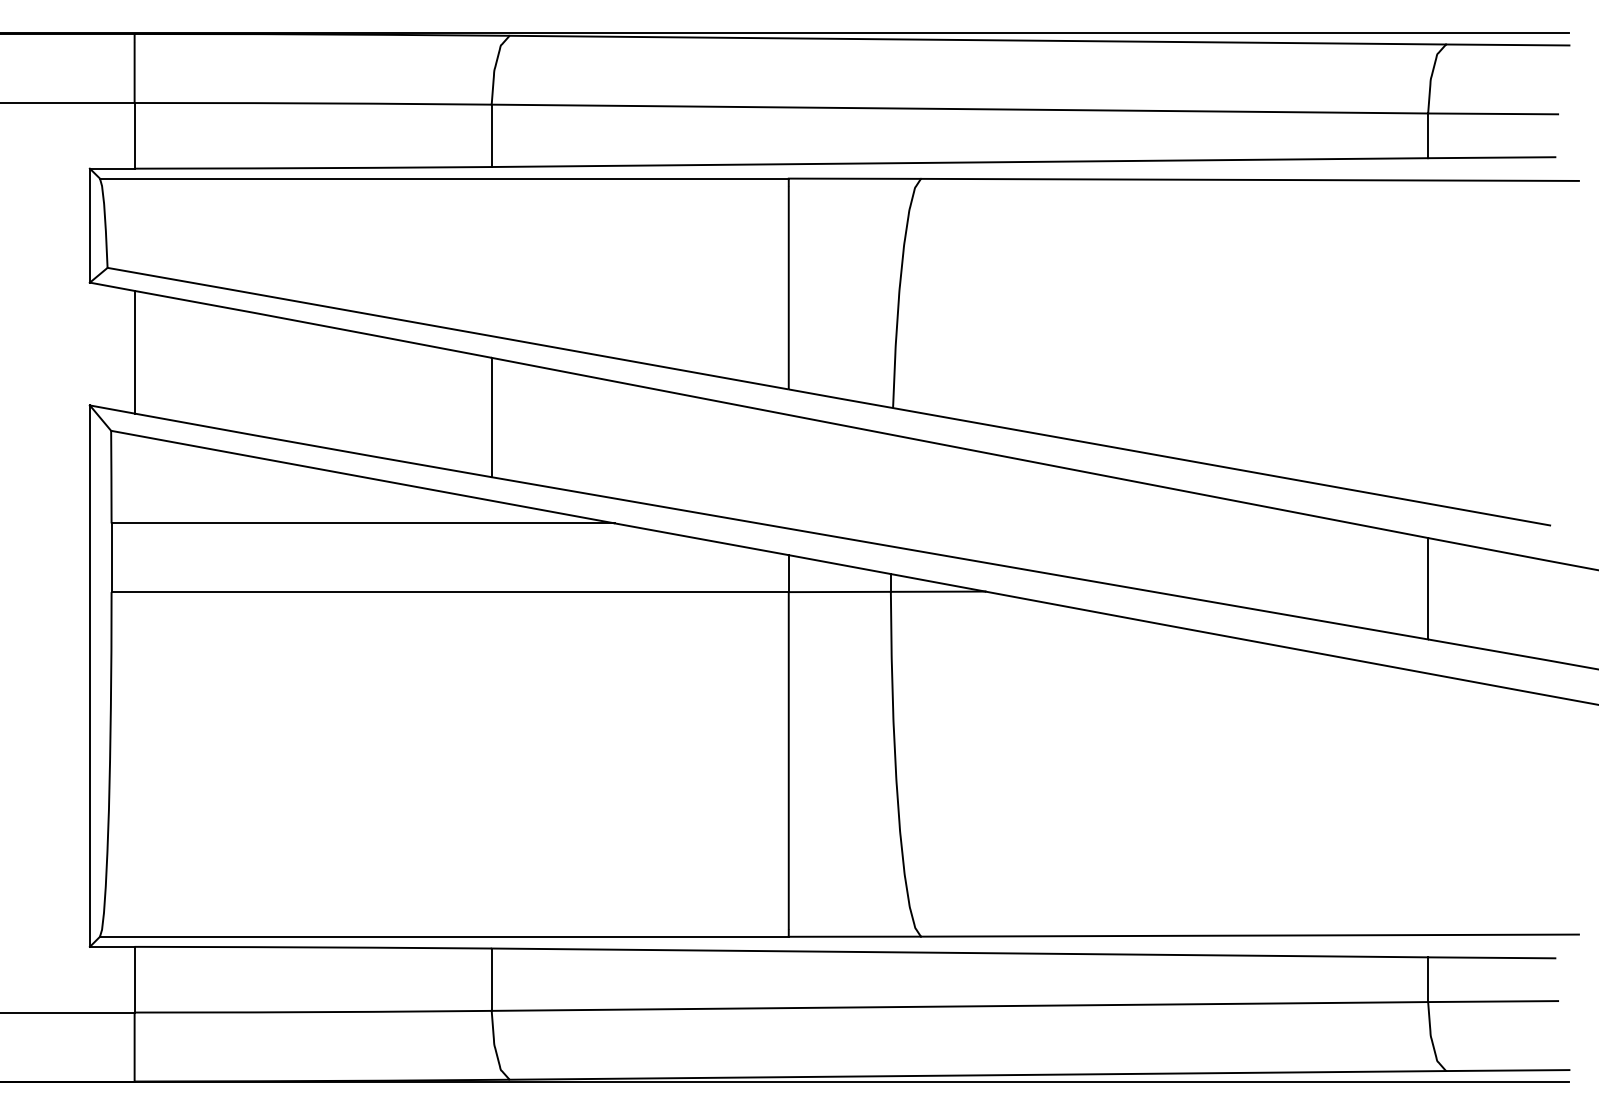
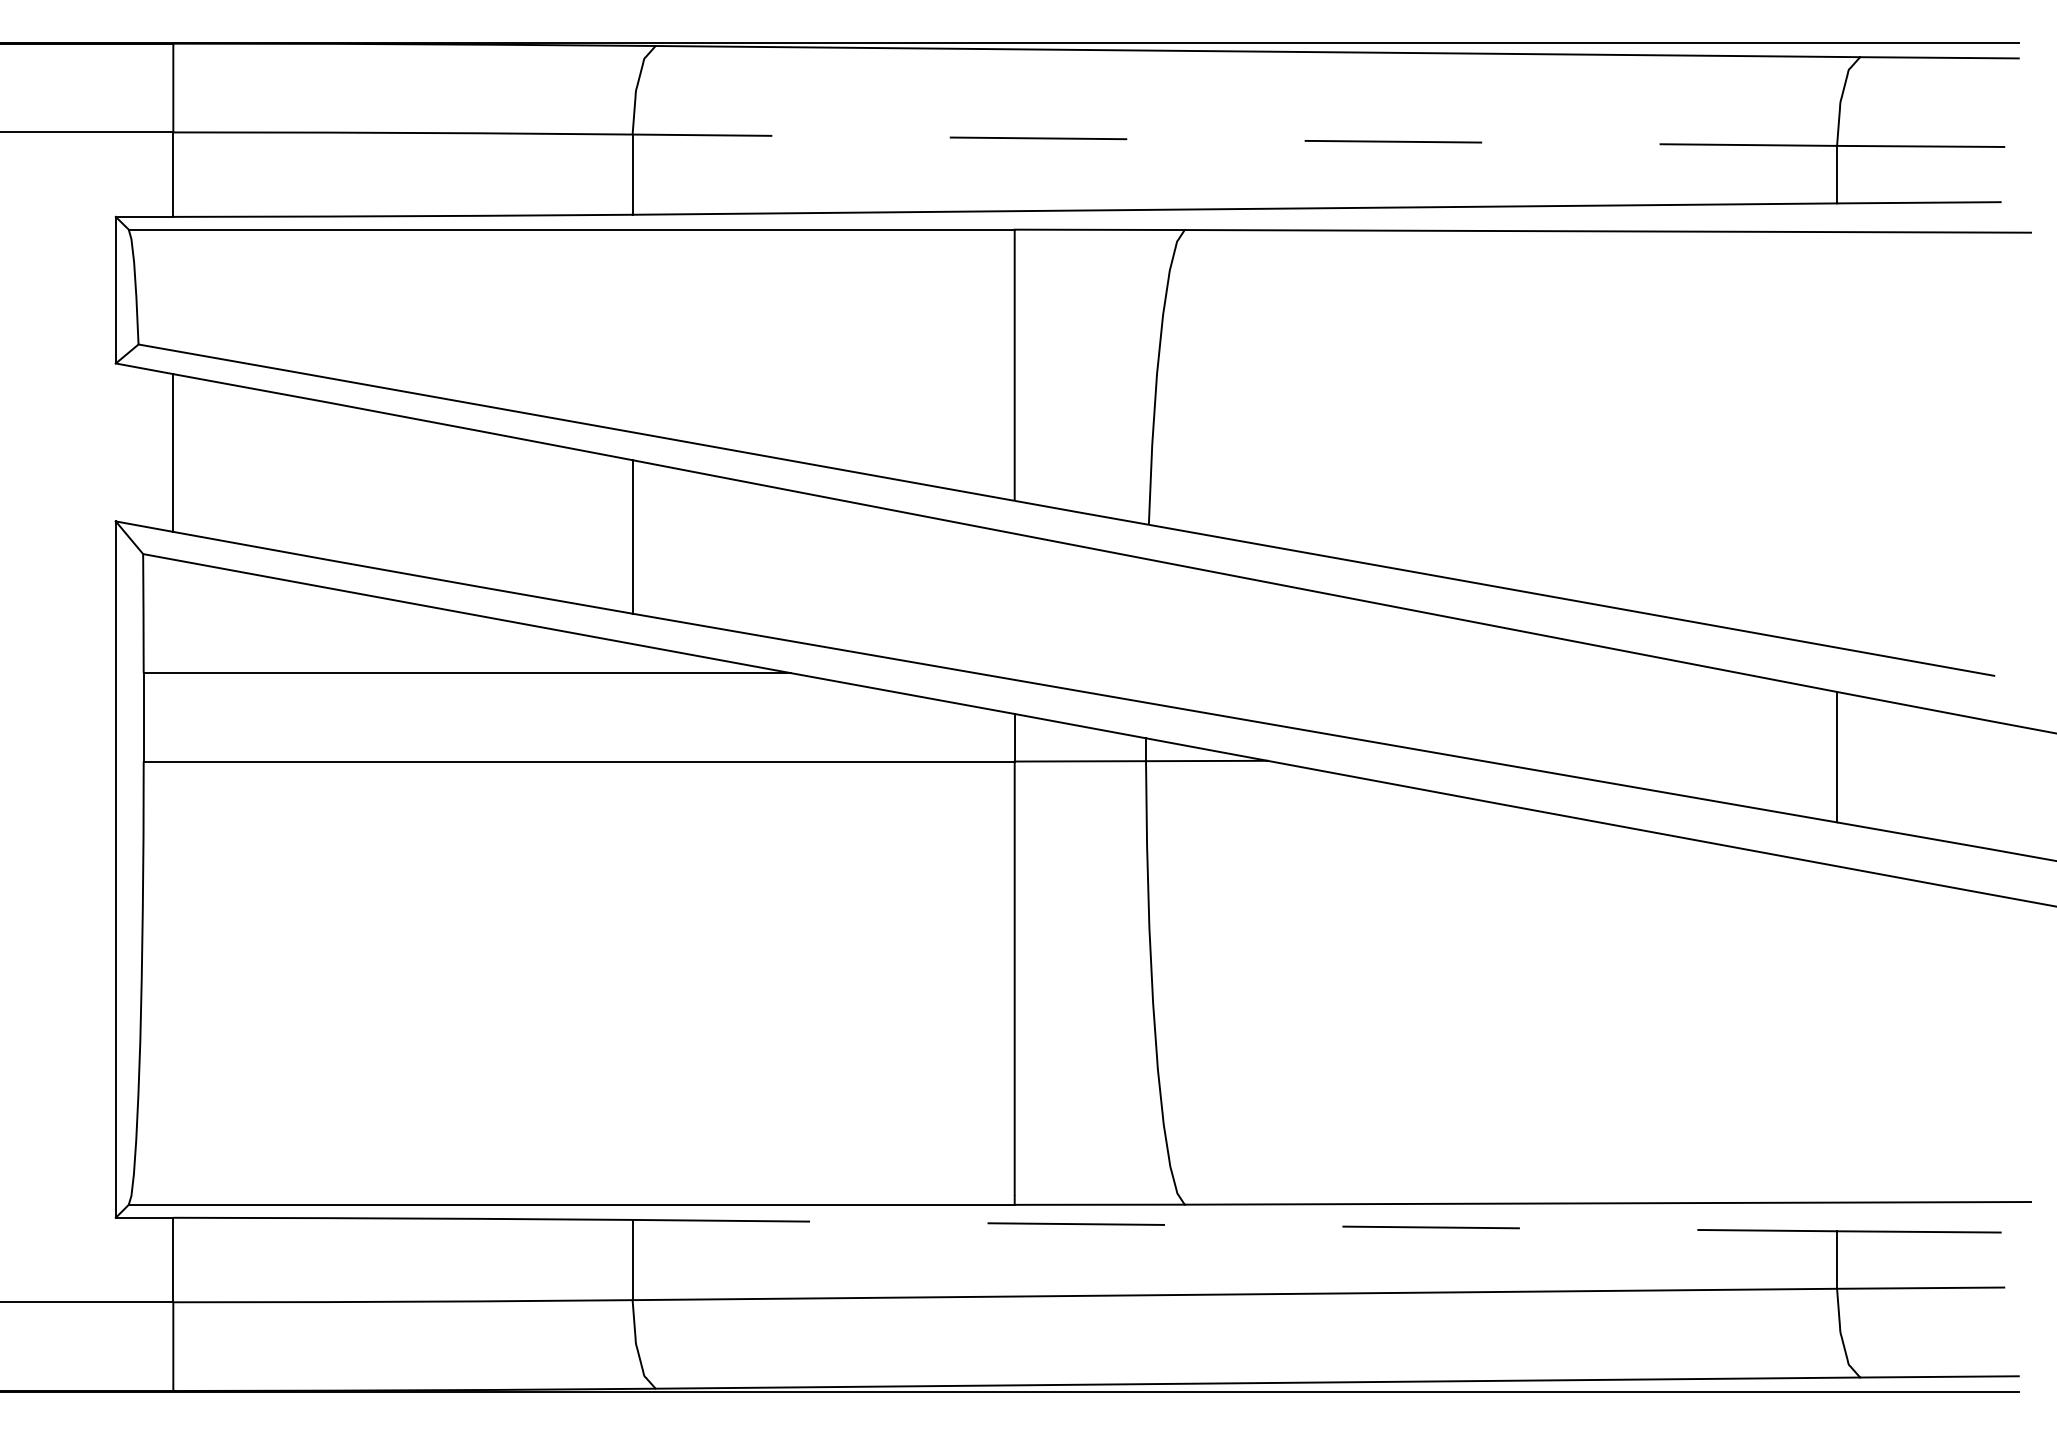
line: (959, 109) -> (1234, 140), solid -> dashed
line: (960, 952) -> (1235, 1225), solid -> dashed

